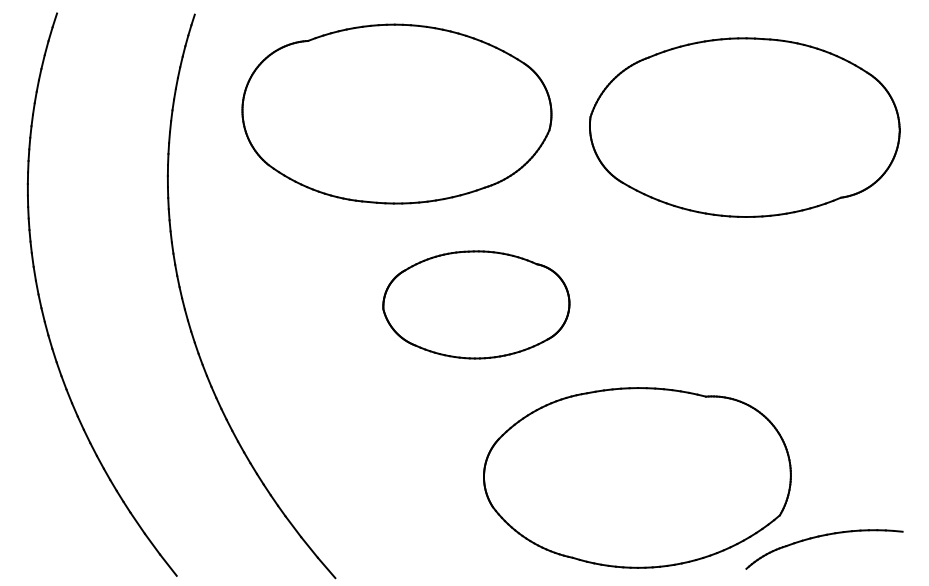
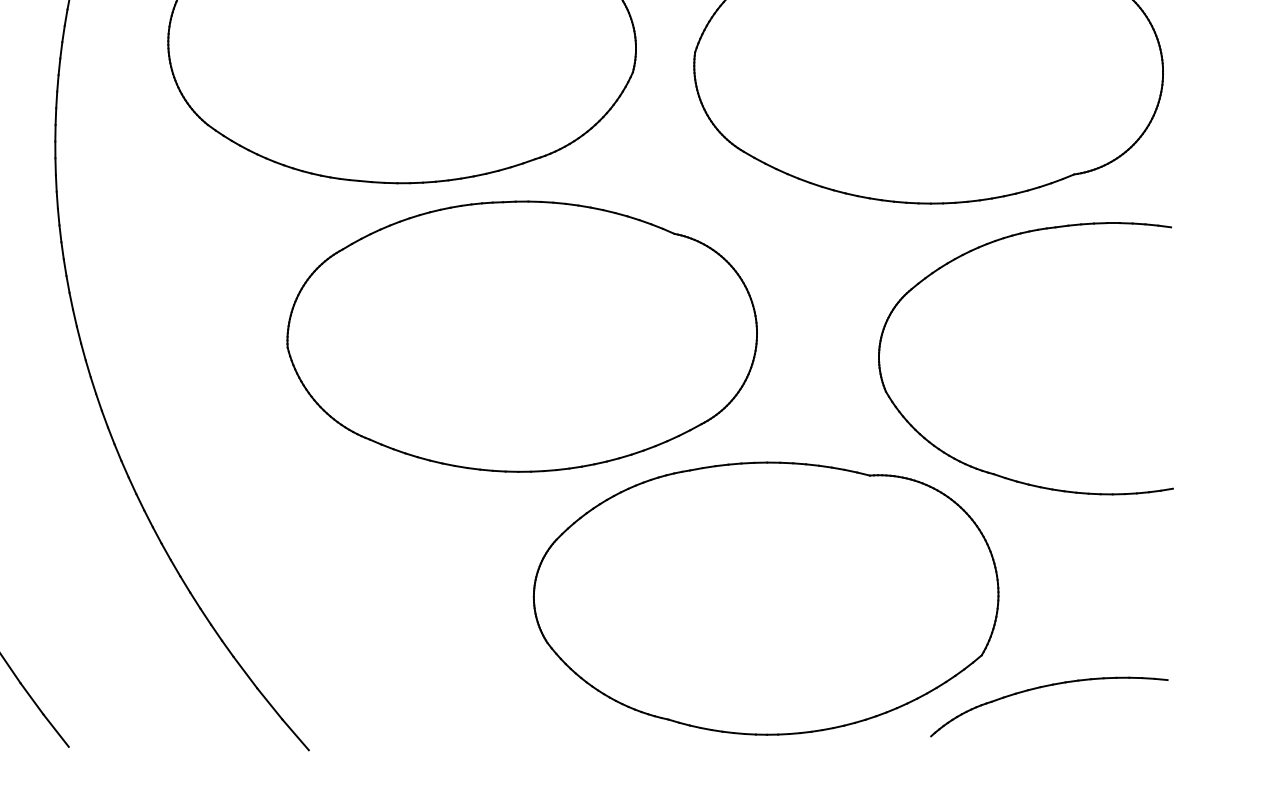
part: (476, 304) -> (522, 336), size x1.67
part: (788, 394) -> (994, 472), added

